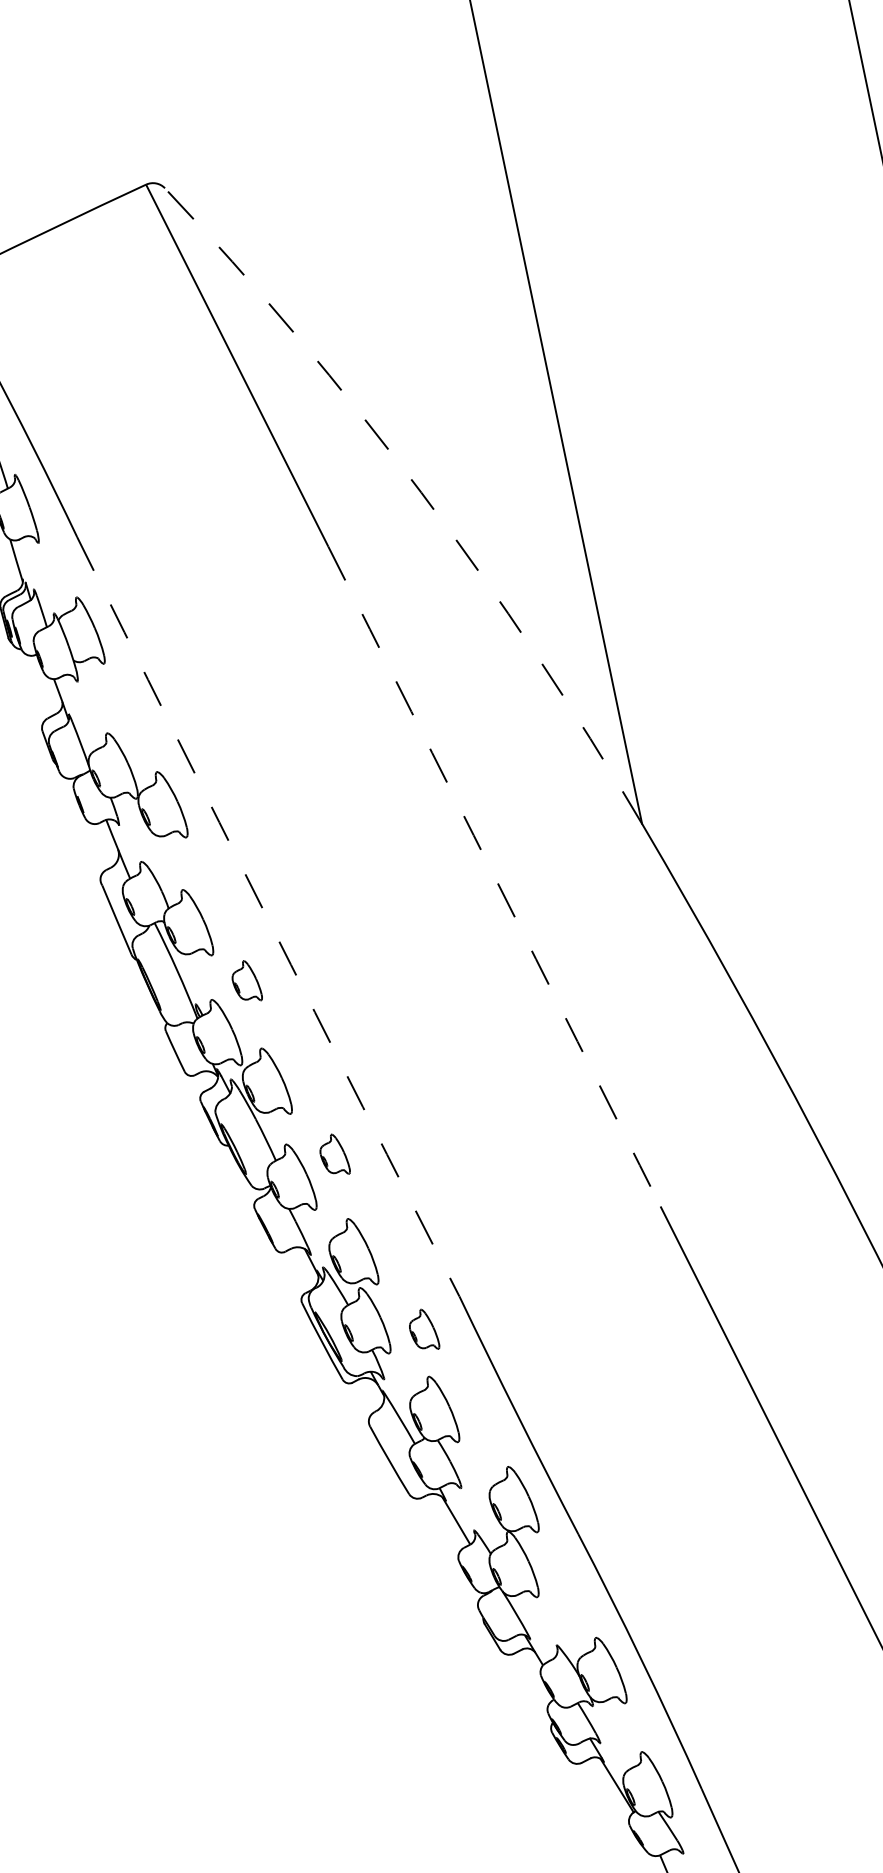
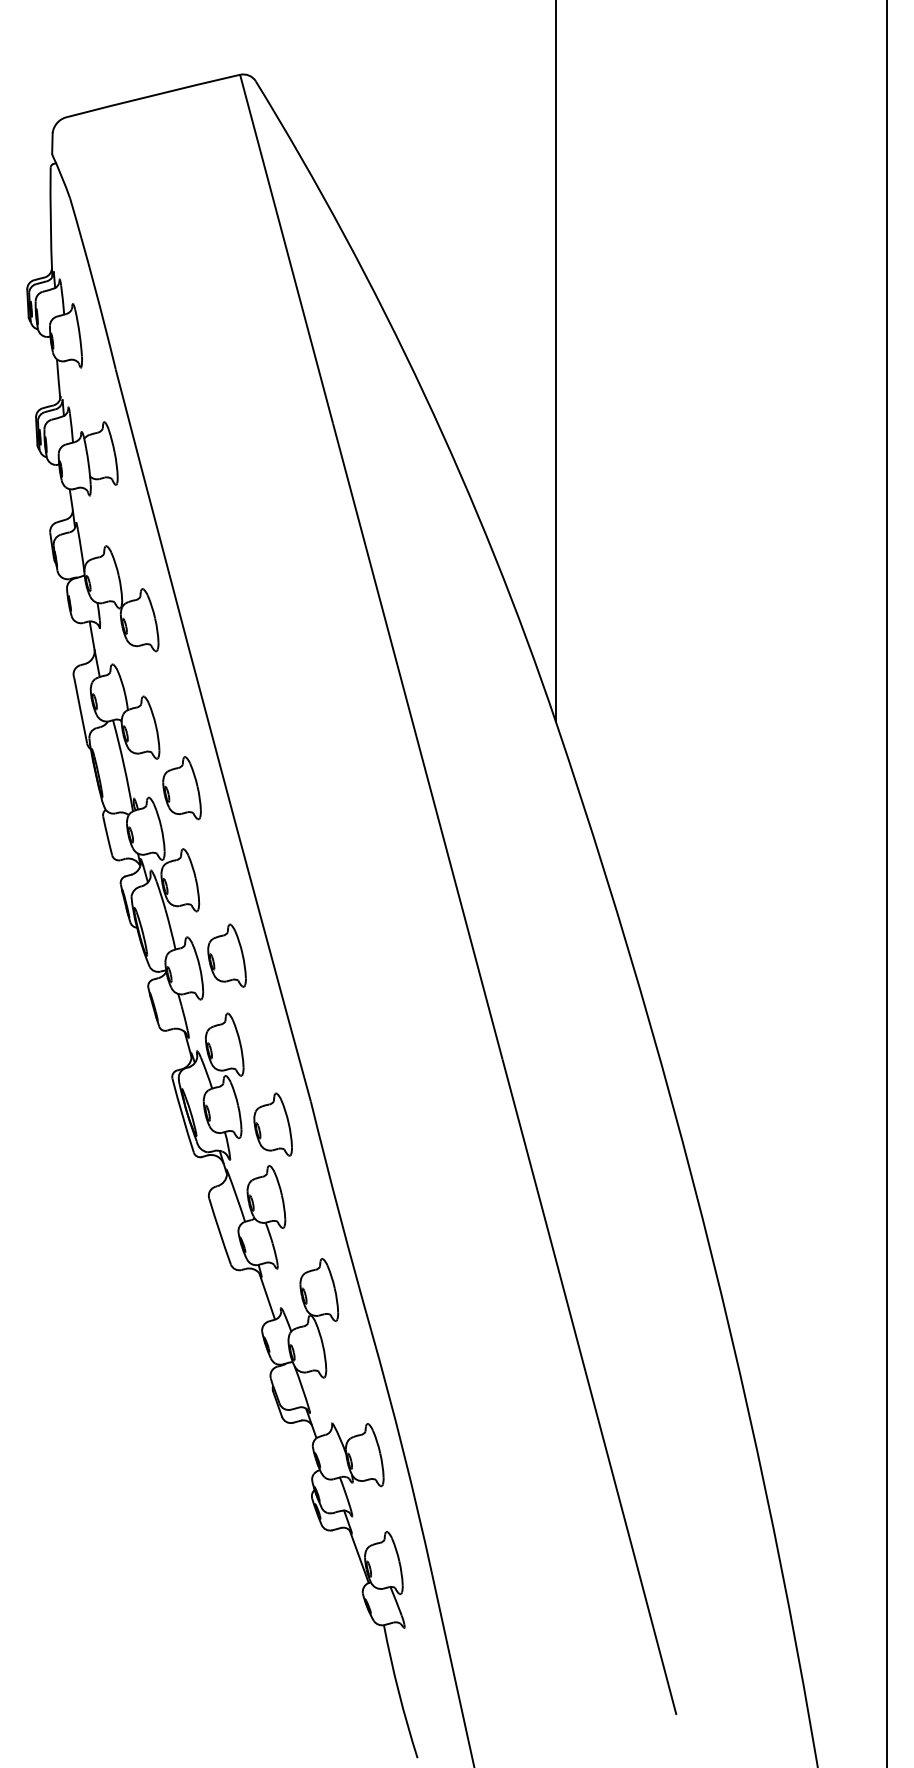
arc: (421, 492) -> (424, 393), dashed -> solid
arc: (494, 876) -> (417, 741), dashed -> solid
arc: (267, 917) -> (212, 735), dashed -> solid
part: (245, 982) -> (181, 788), size x1.67
part: (333, 1155) -> (226, 955), size x1.67
part: (422, 1330) -> (272, 1124), size x1.67

